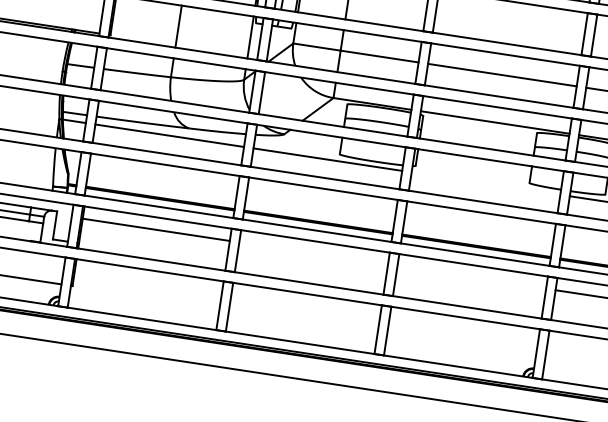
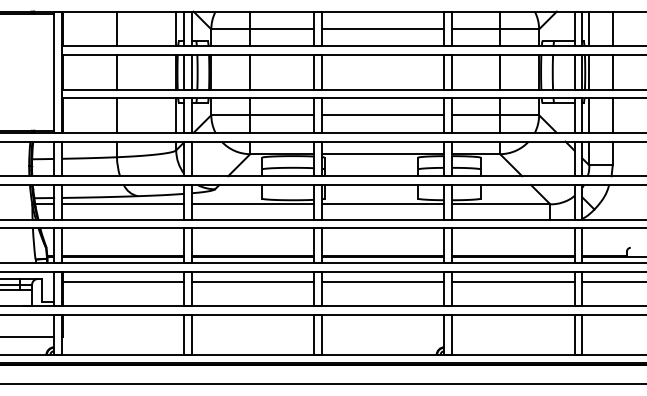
line: (486, 183) -> (383, 204), added
line: (314, 253) -> (253, 281), added
line: (472, 277) -> (383, 281), added

